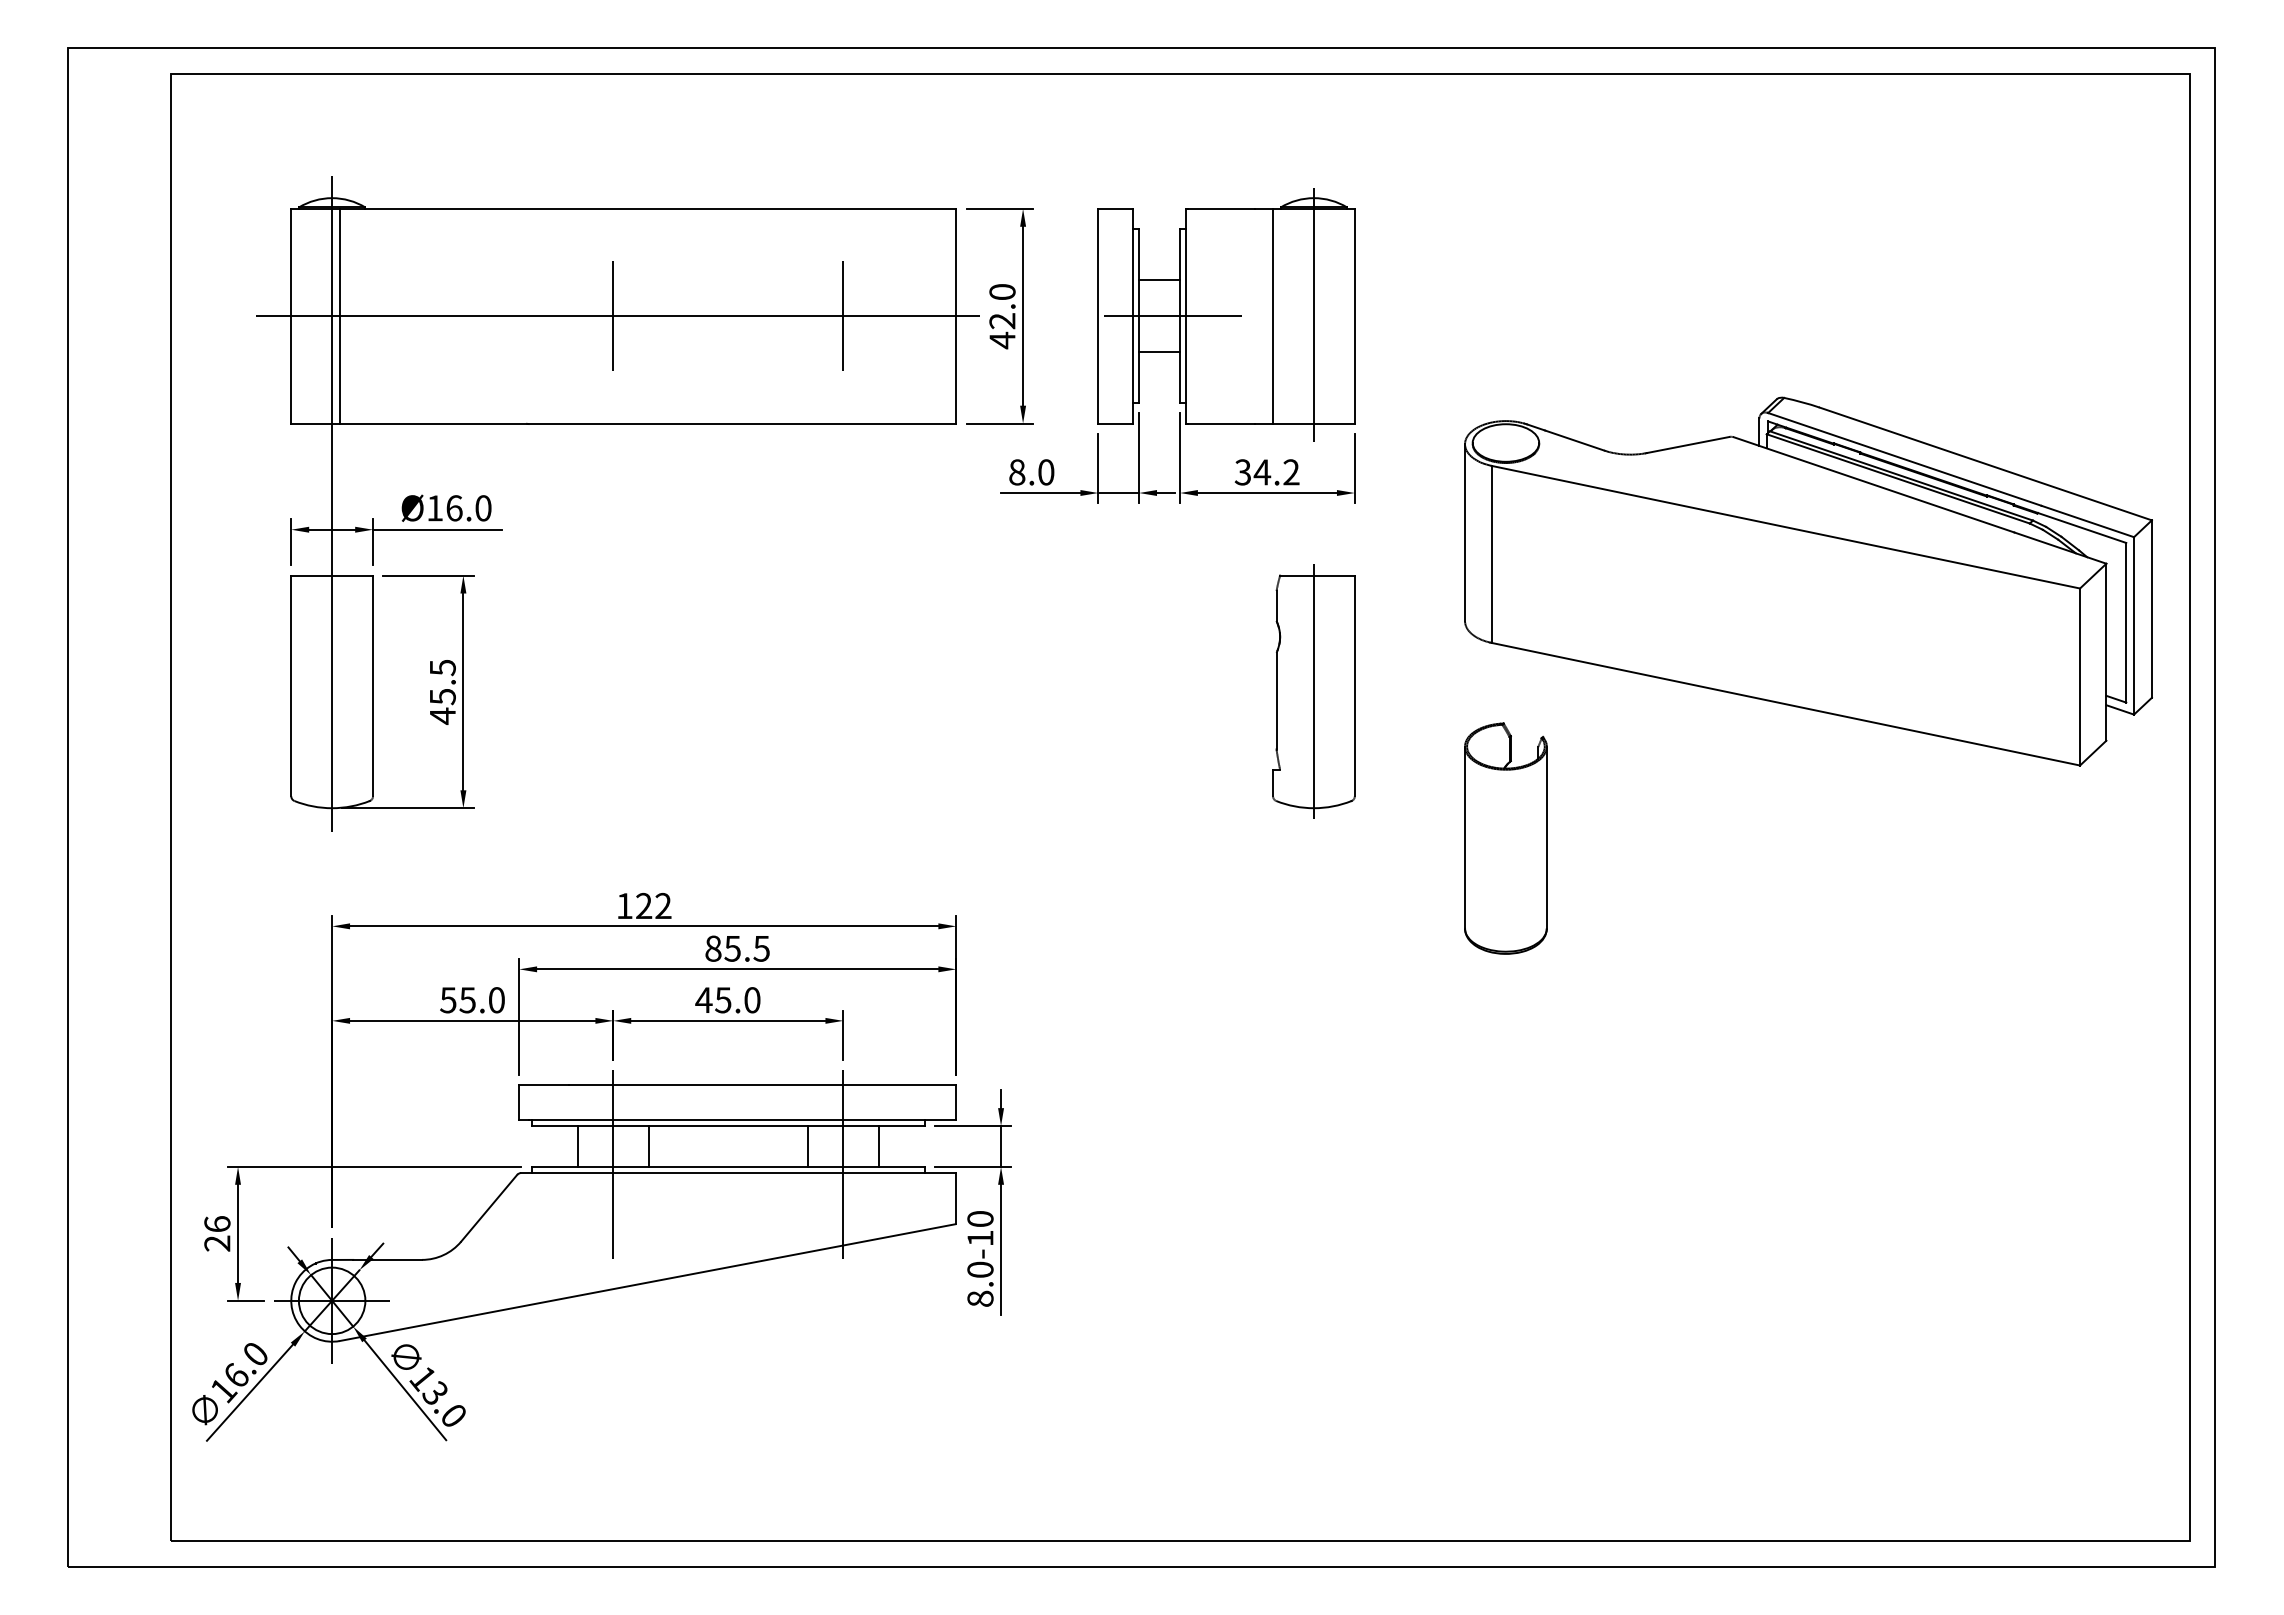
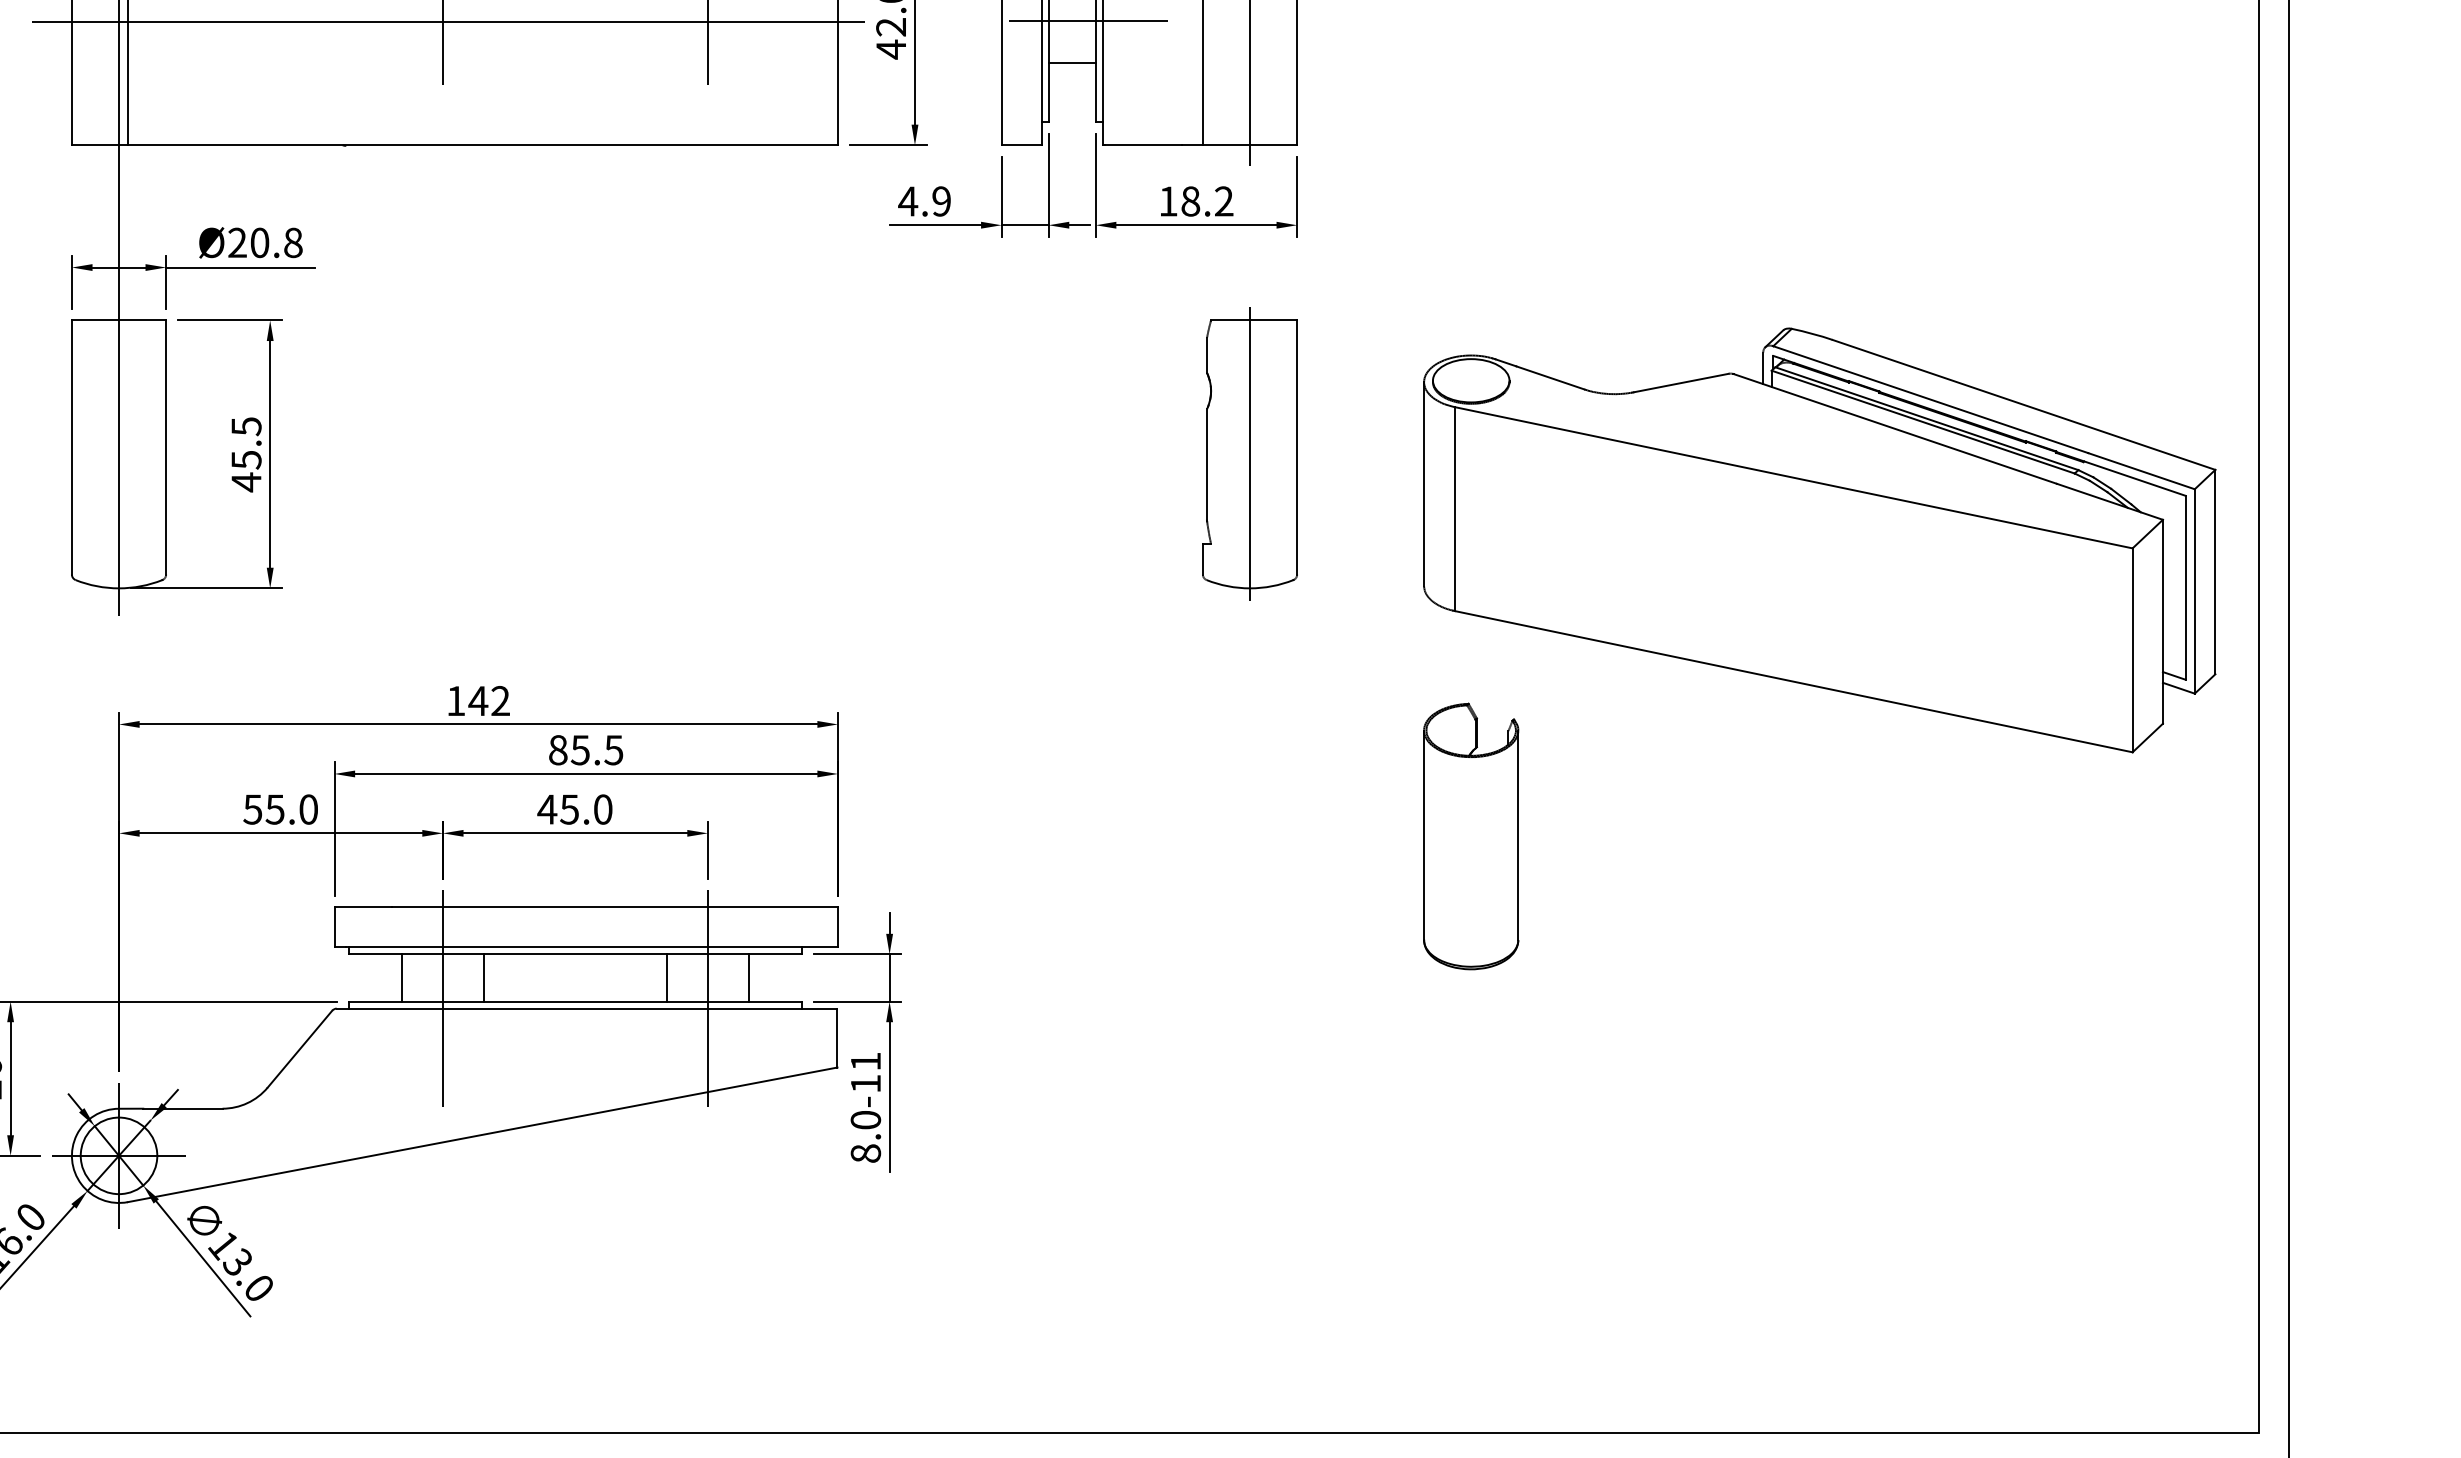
text: (1031, 472) -> (924, 201), 8.0 -> 4.9
text: (1252, 472) -> (1179, 201), 34.2 -> 18.2
text: (459, 508) -> (265, 243), Ø16.0 -> Ø20.8
part: (1808, 675) -> (1819, 648), moved
text: (643, 905) -> (477, 700), 122 -> 142
text: (980, 1218) -> (865, 1061), 8.0-10 -> 8.0-11

